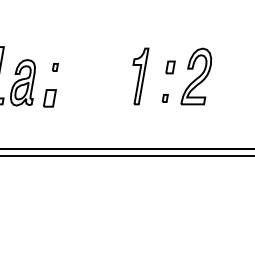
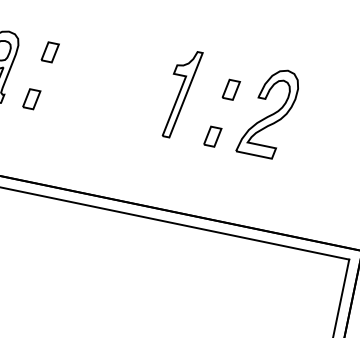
part: (55, 67) -> (50, 52), size x1.67
part: (49, 98) -> (30, 99), size x0.71
part: (165, 98) -> (213, 136), size x1.67

